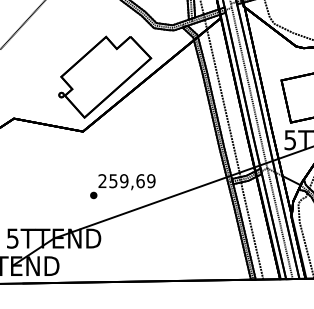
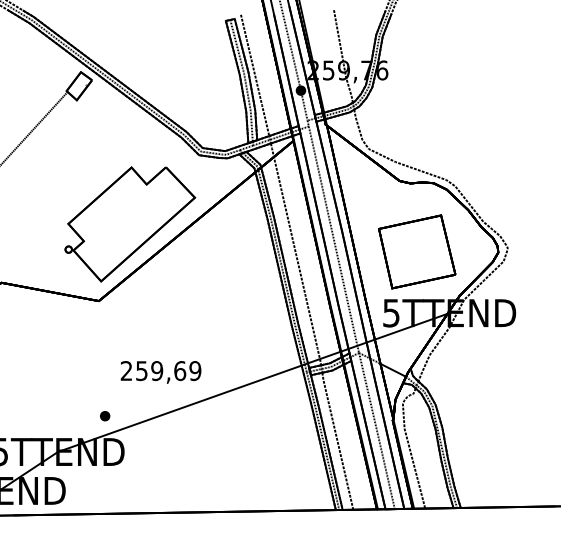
part: (94, 195) -> (105, 416), moved

